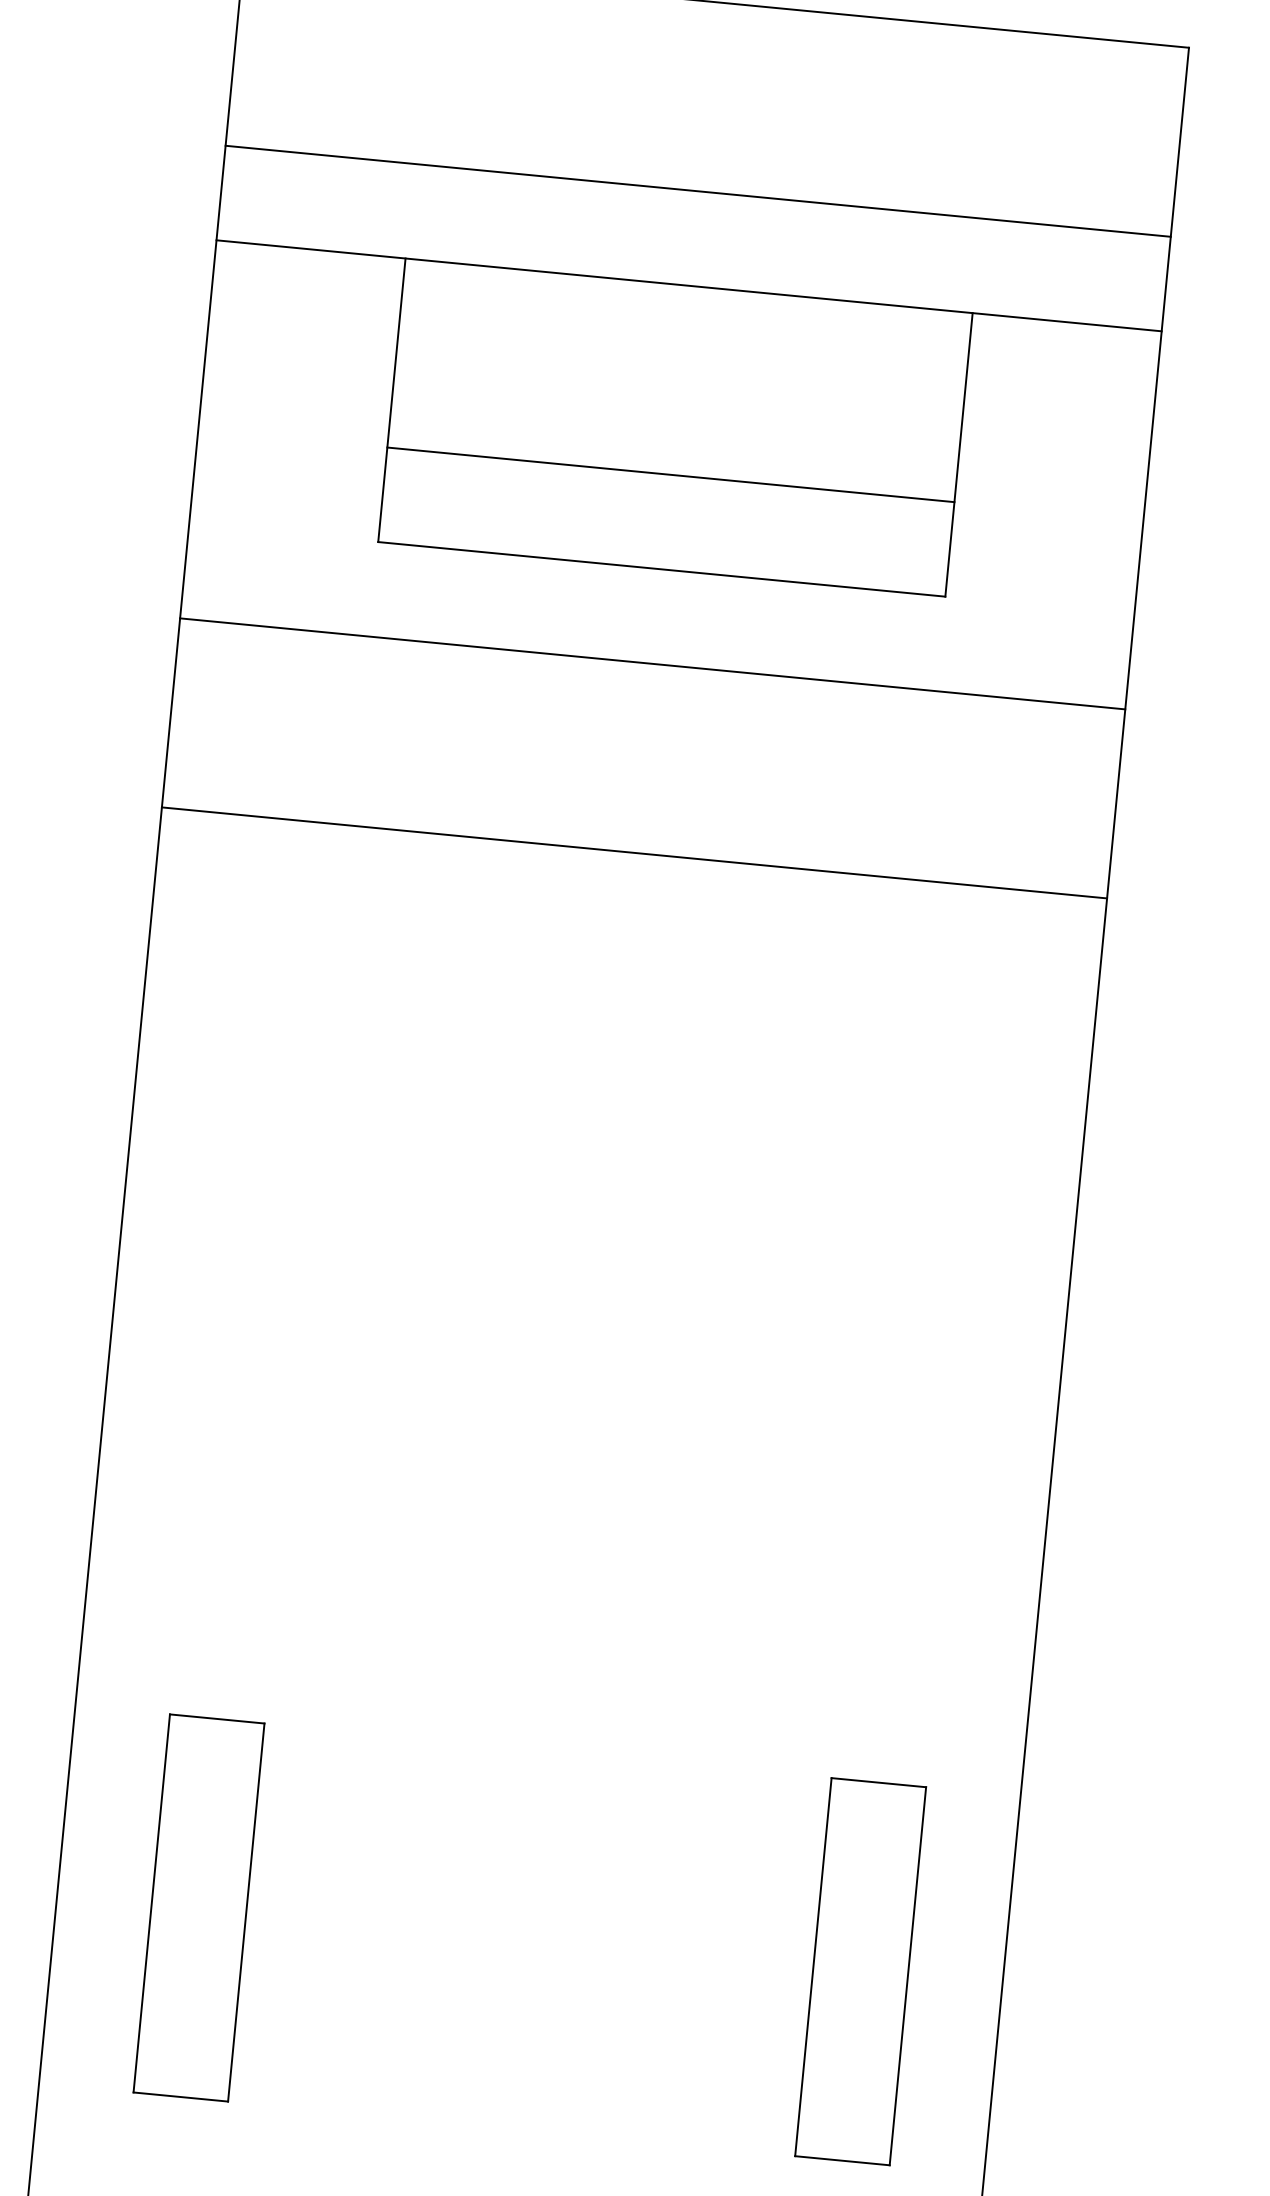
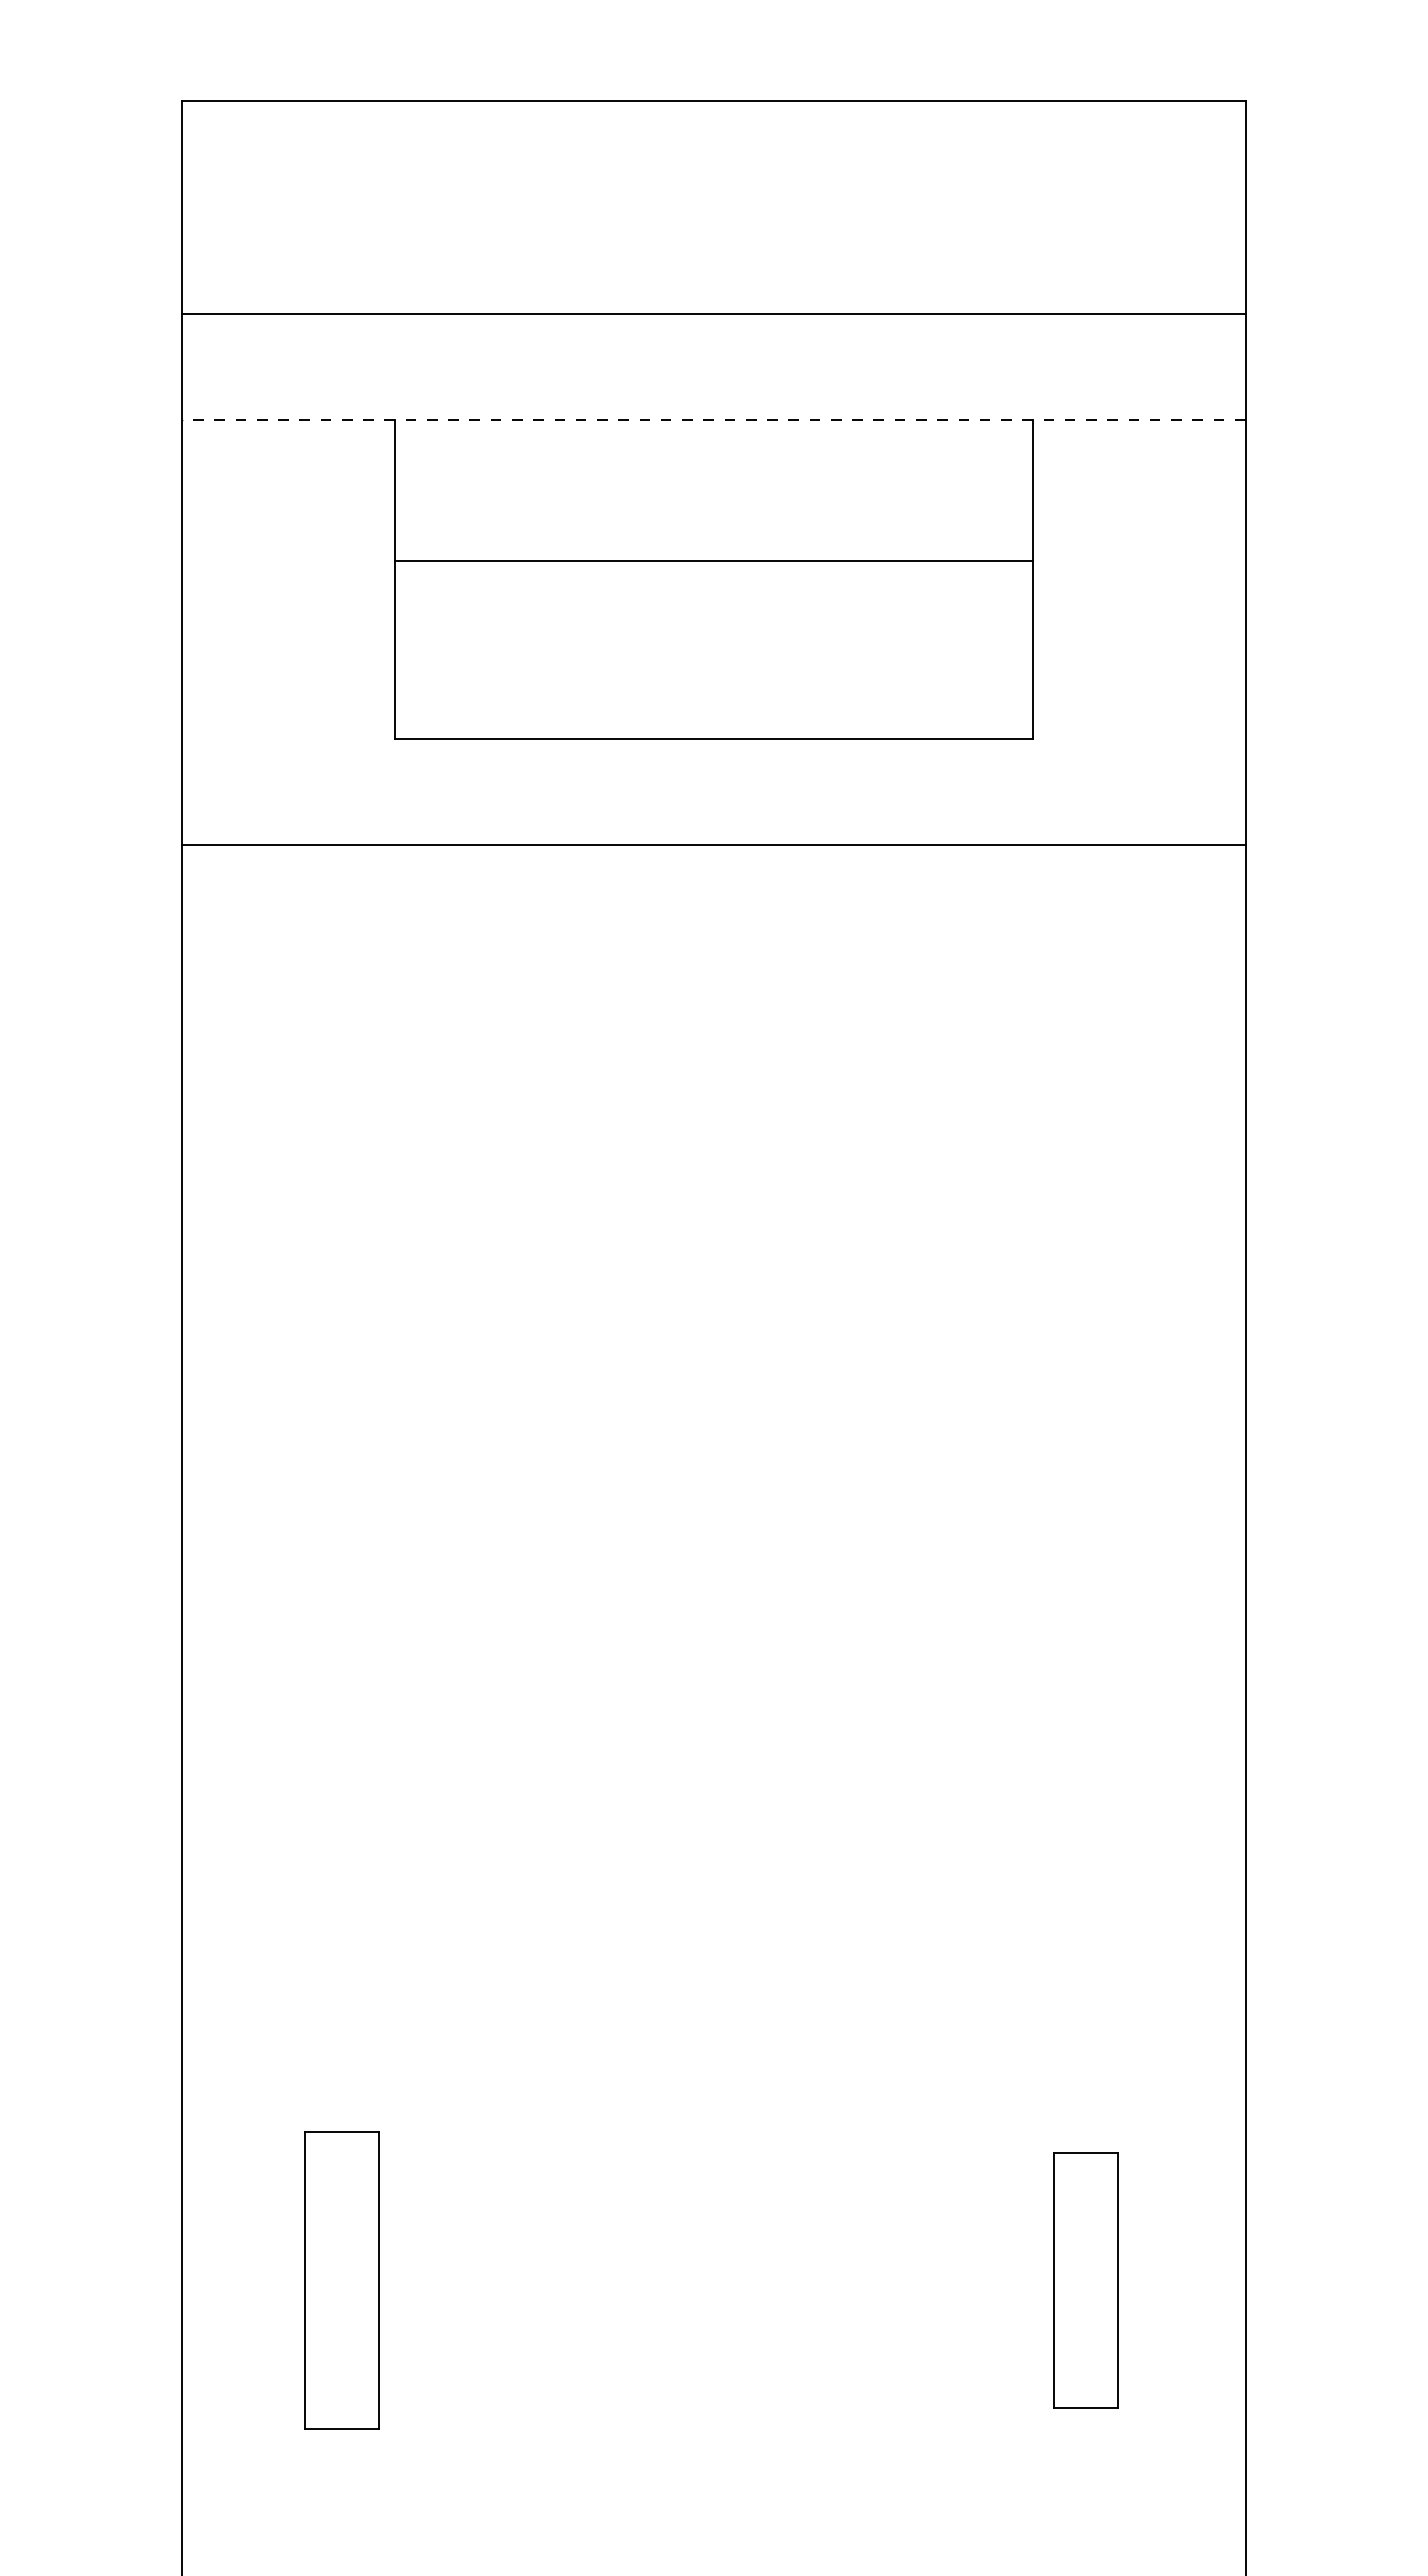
line: (689, 286) -> (714, 420), solid -> dashed
line: (670, 474) -> (713, 560), moved
line: (634, 852) -> (713, 1057), removed
part: (198, 1907) -> (341, 2280), size x0.7
part: (860, 1971) -> (1085, 2280), size x0.6

